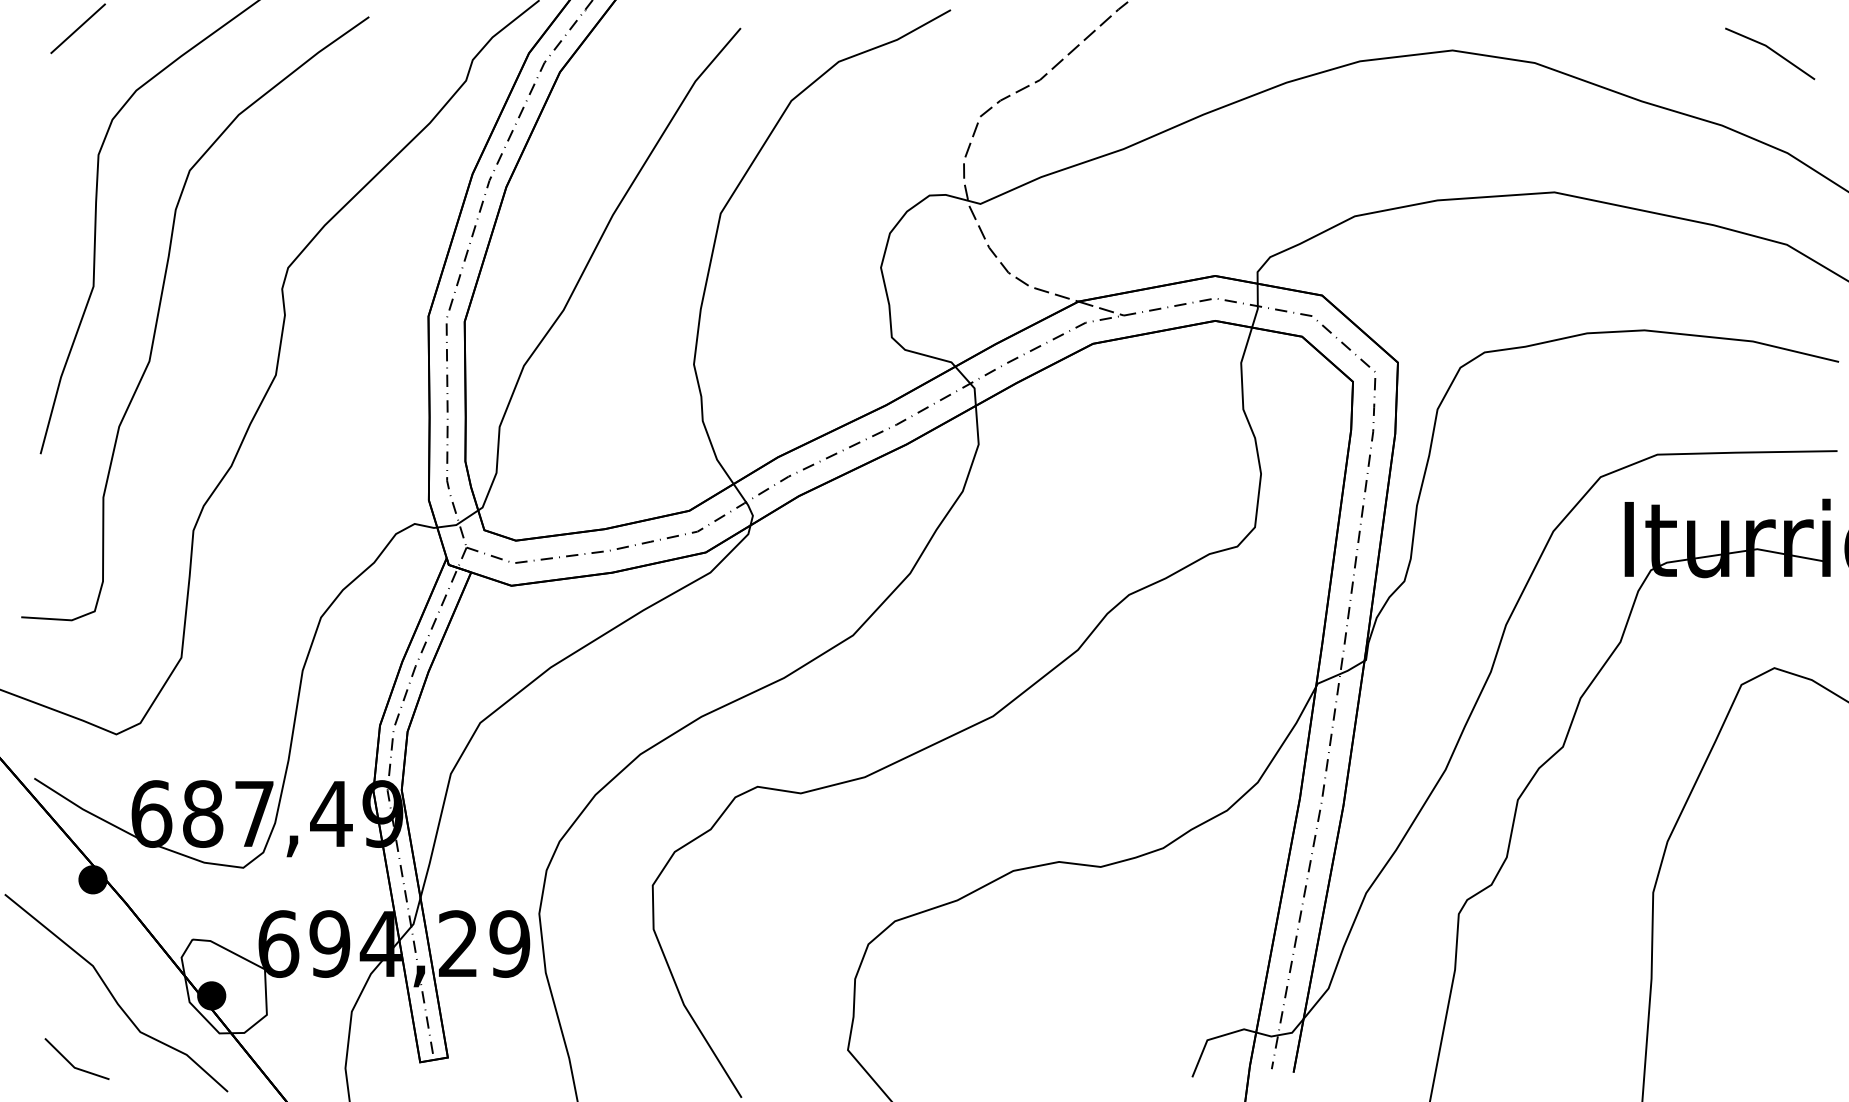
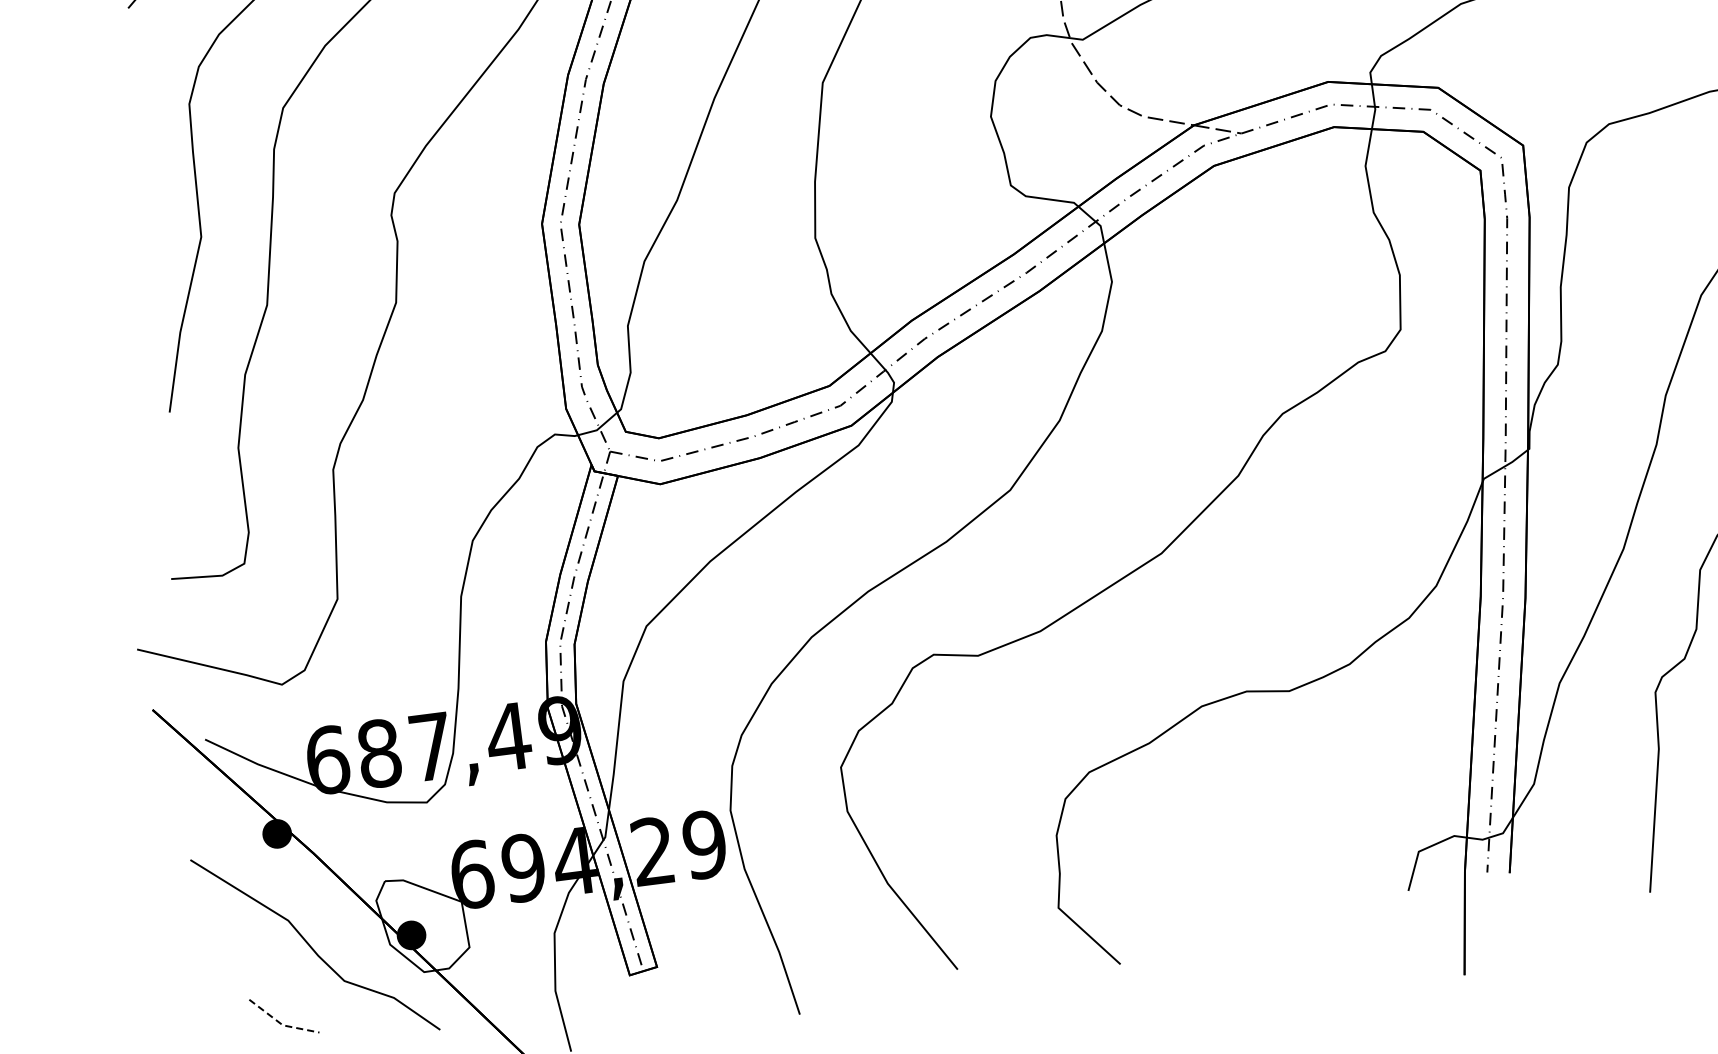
line: (73, 1066) -> (281, 1024), solid -> dashed

